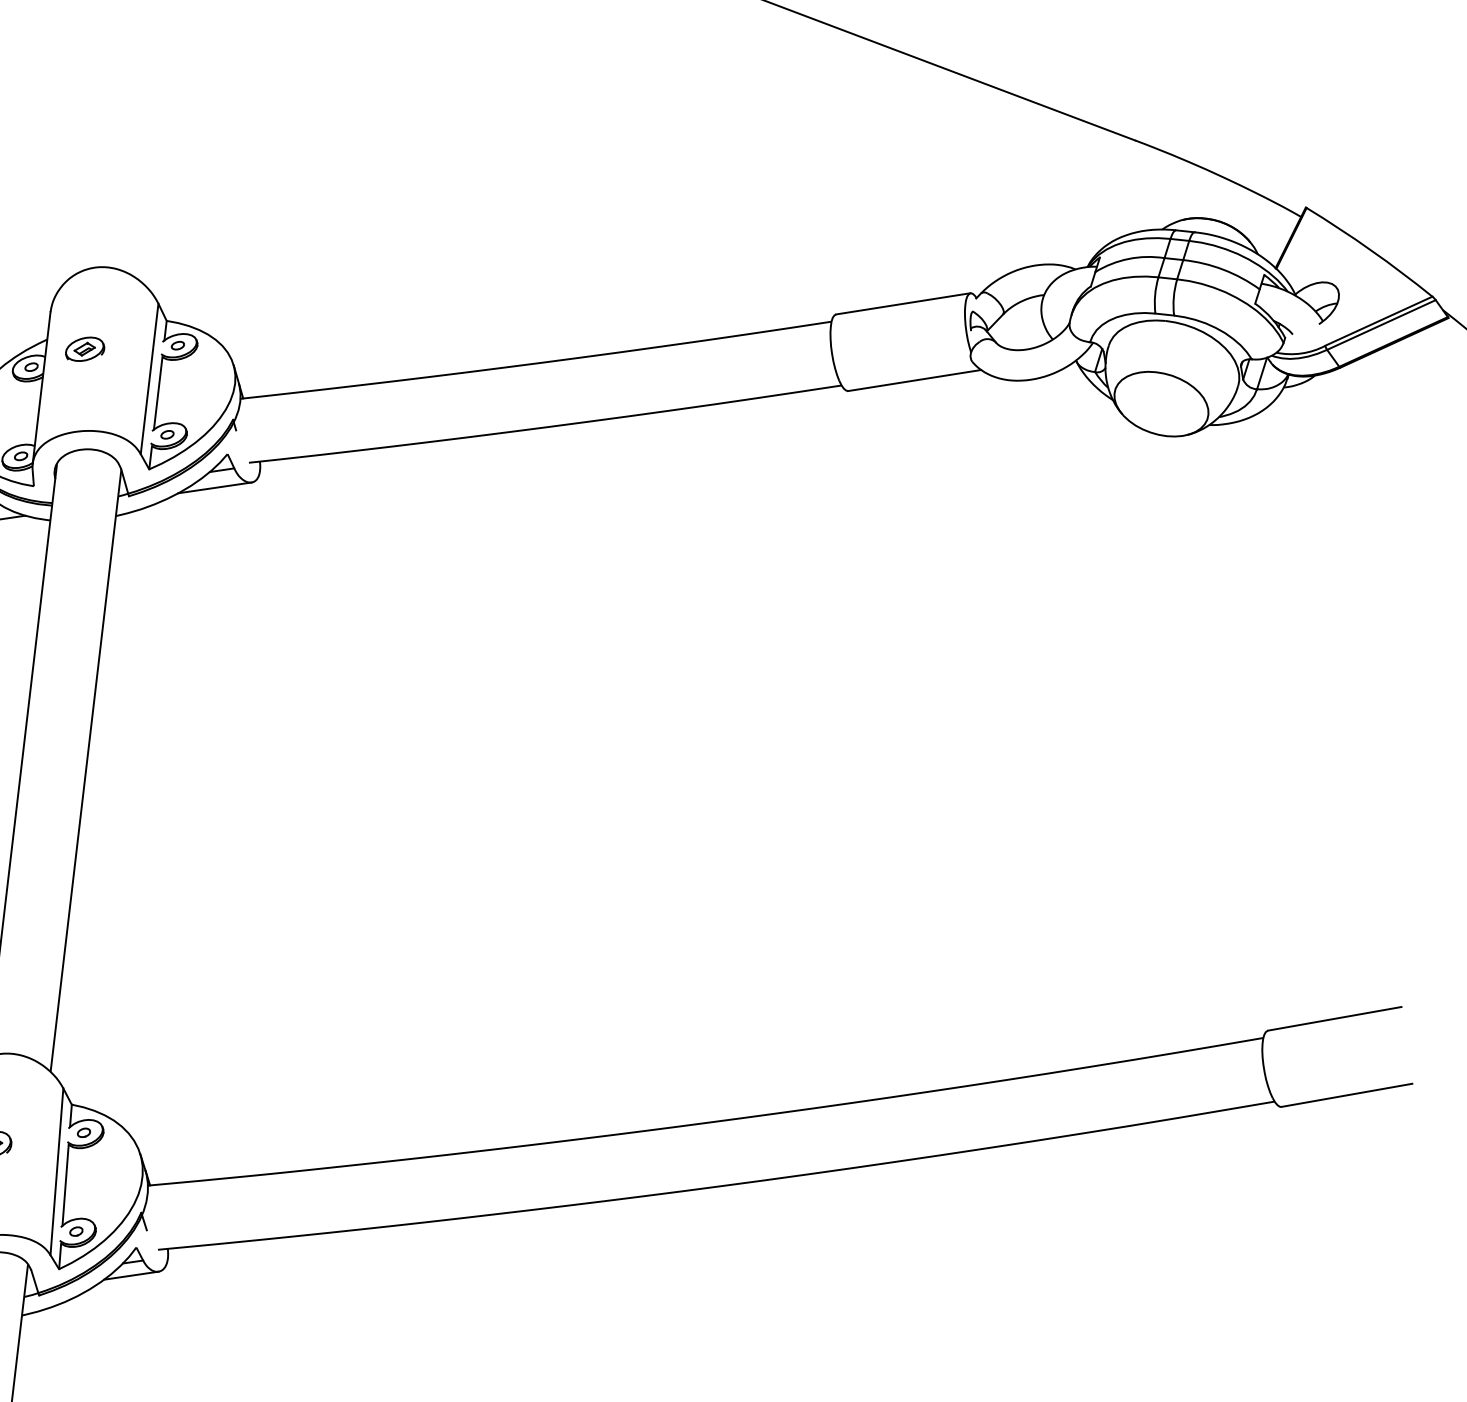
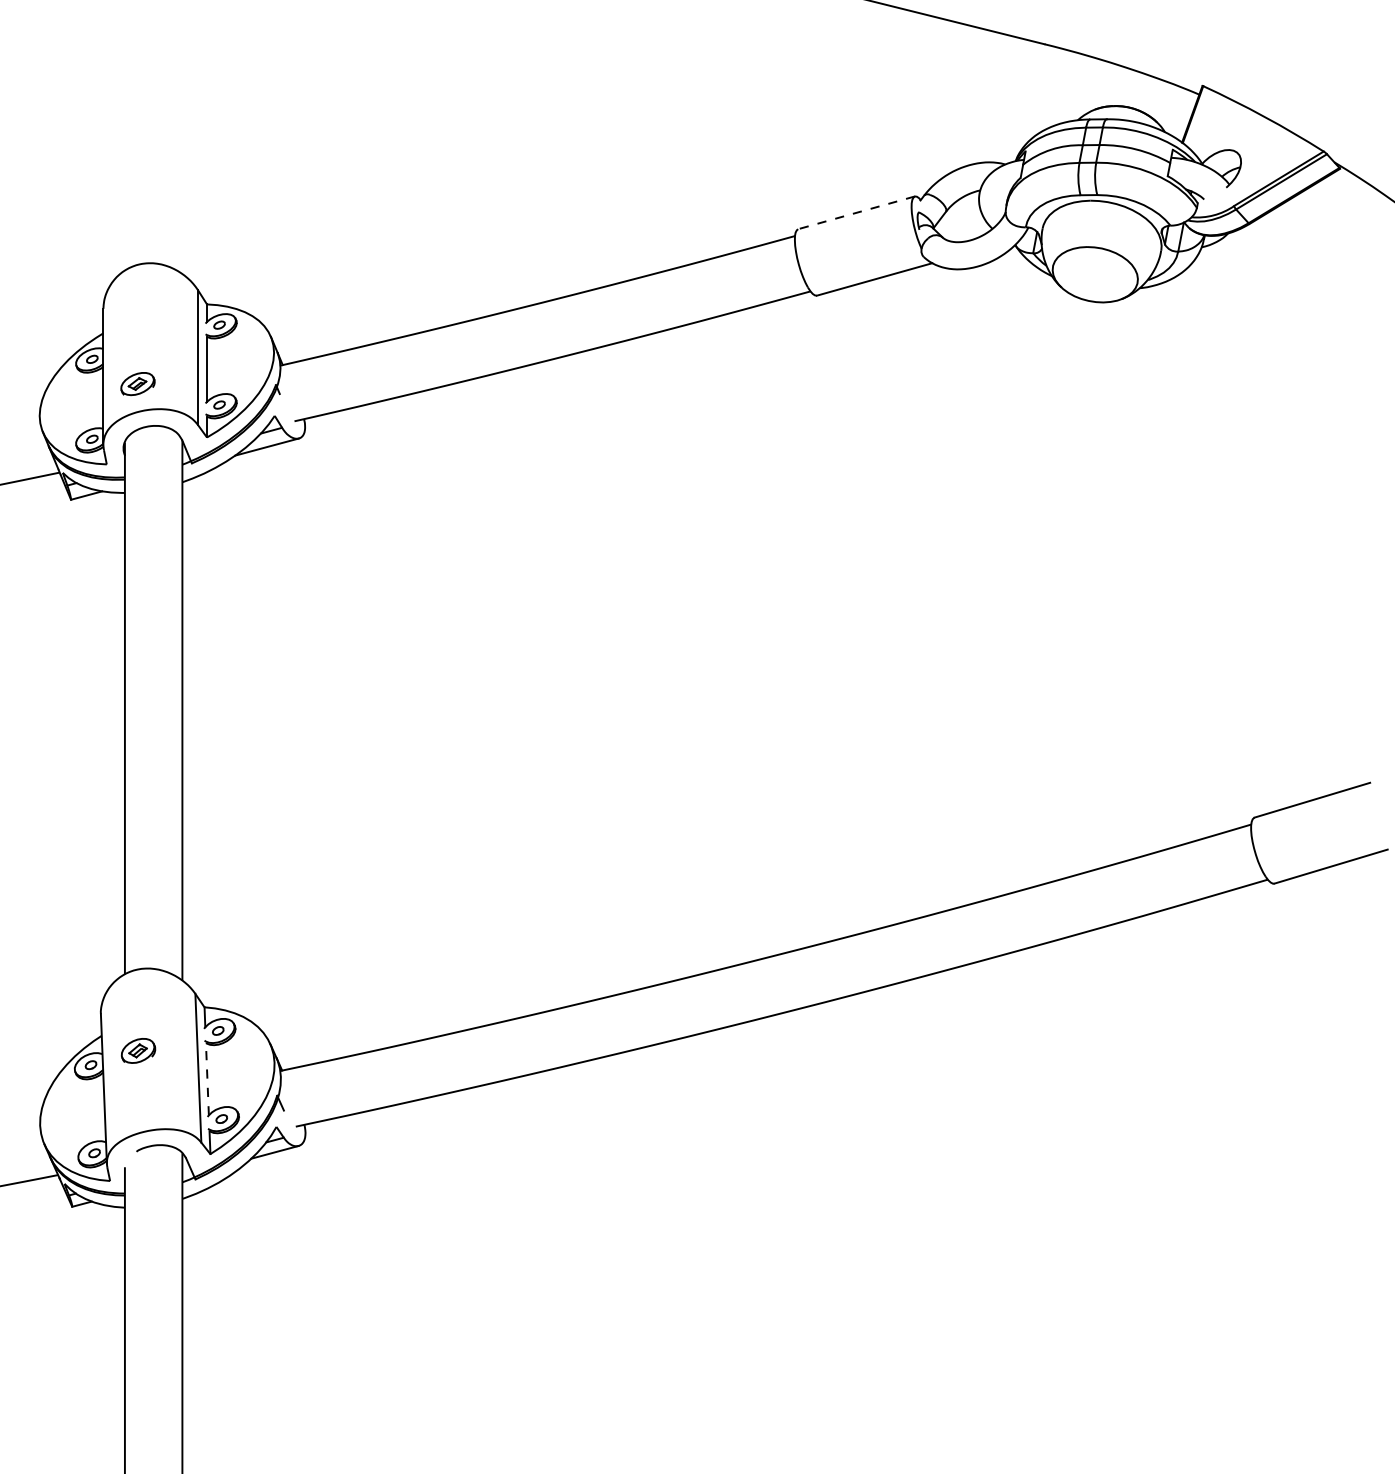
line: (903, 303) -> (856, 212), solid -> dashed
part: (84, 349) -> (137, 384), moved
line: (65, 1184) -> (207, 1078), solid -> dashed

